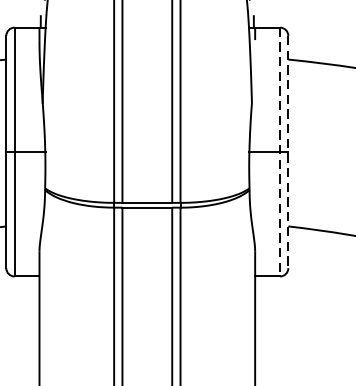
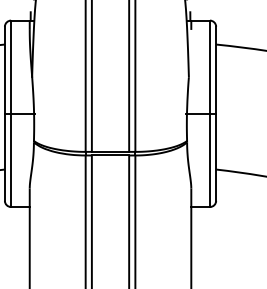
line: (288, 151) -> (216, 113), dashed -> solid
line: (279, 152) -> (209, 114), dashed -> solid

